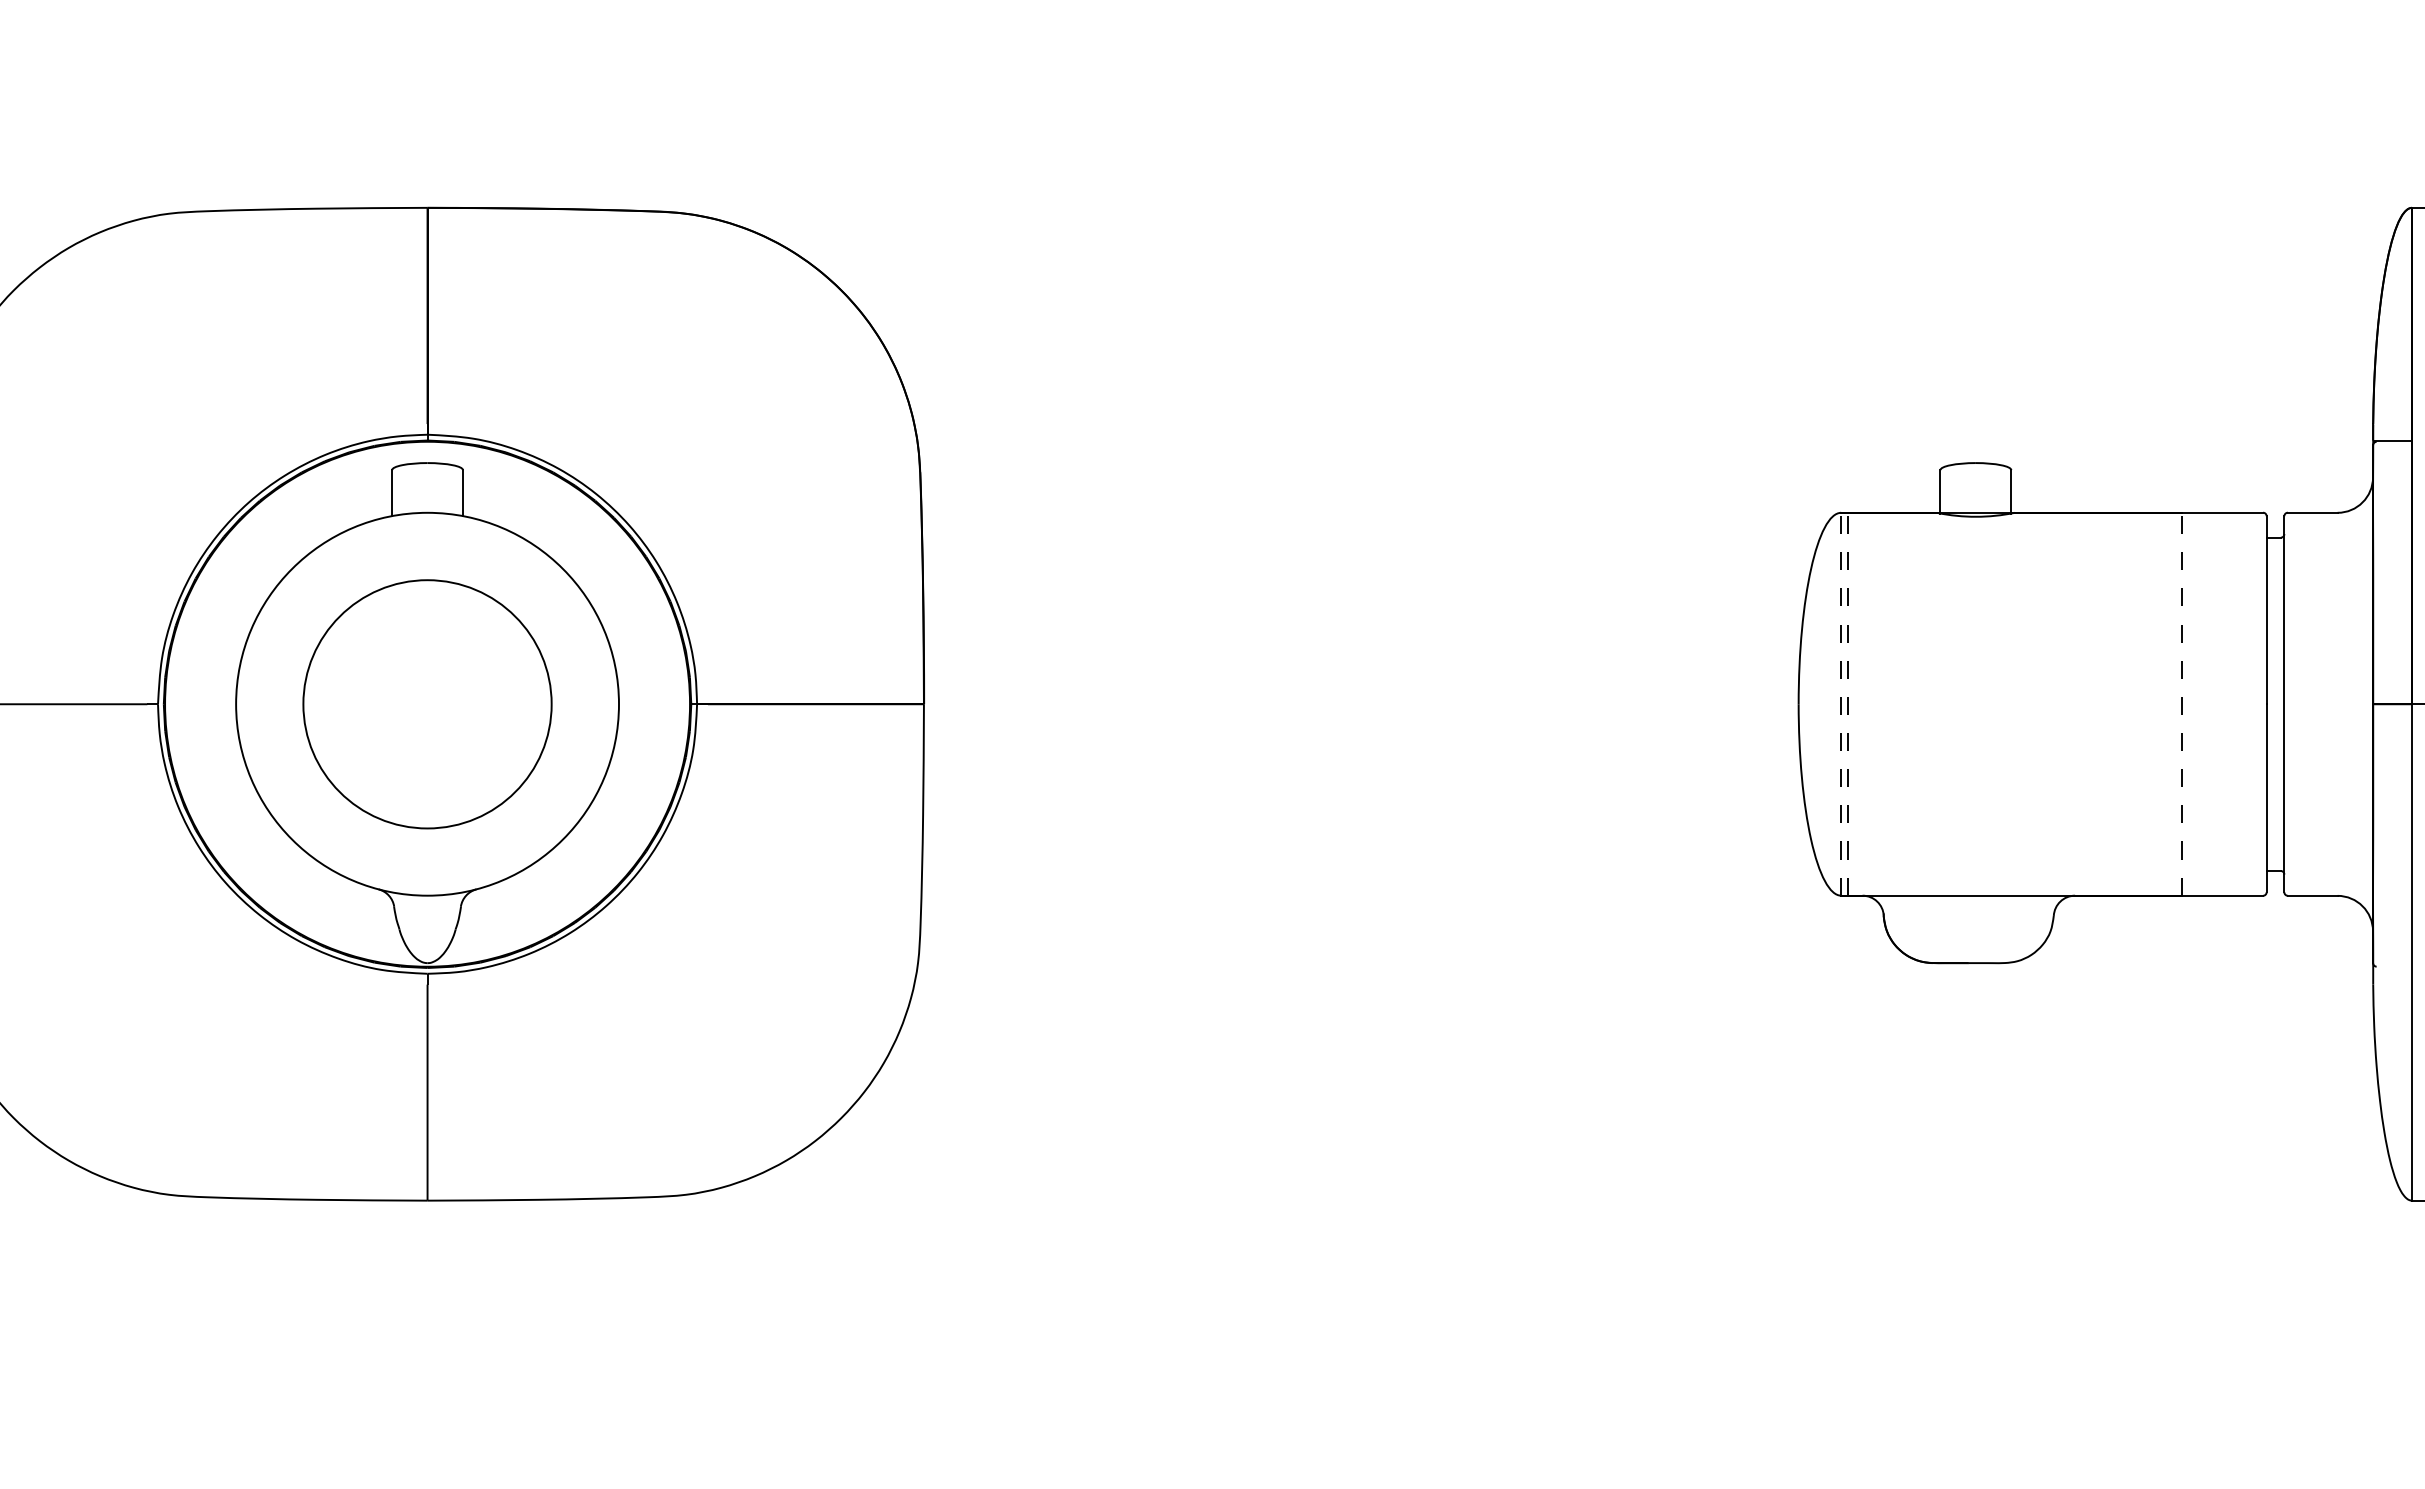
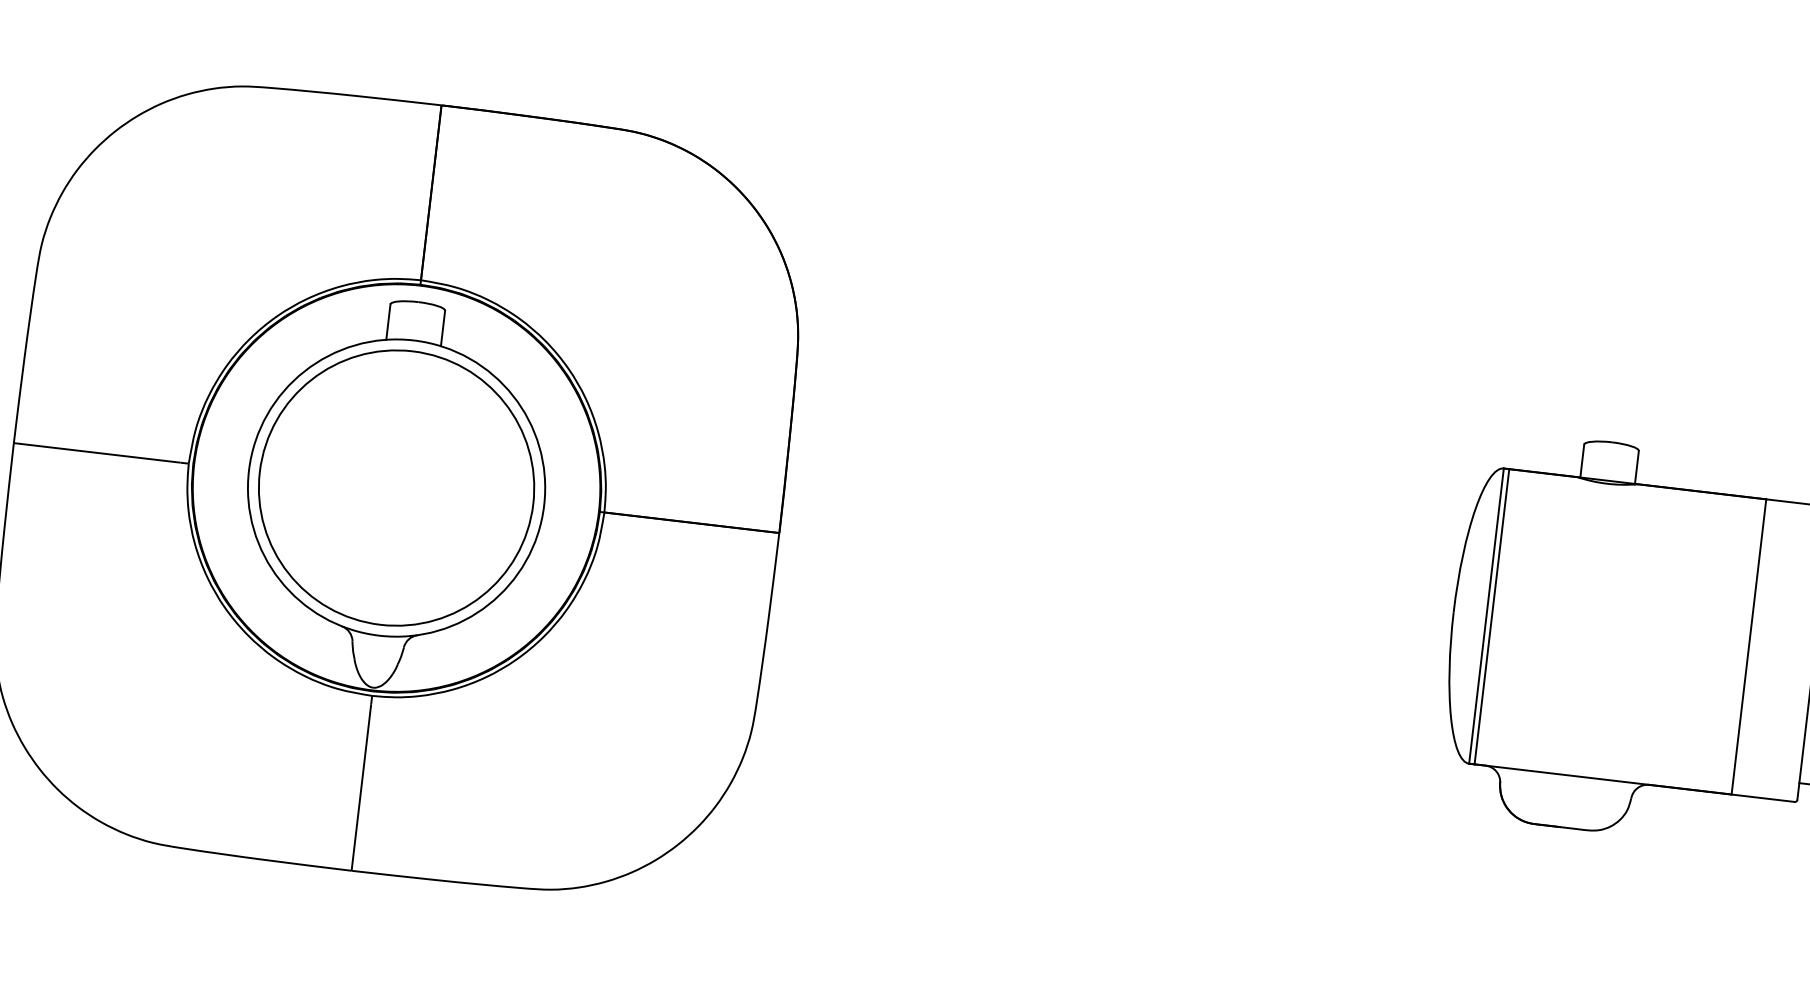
line: (1841, 703) -> (1486, 615), dashed -> solid
line: (1848, 703) -> (1492, 616), dashed -> solid
line: (2181, 703) -> (1748, 646), dashed -> solid
circle: (427, 704) -> (396, 488), size x1.43

